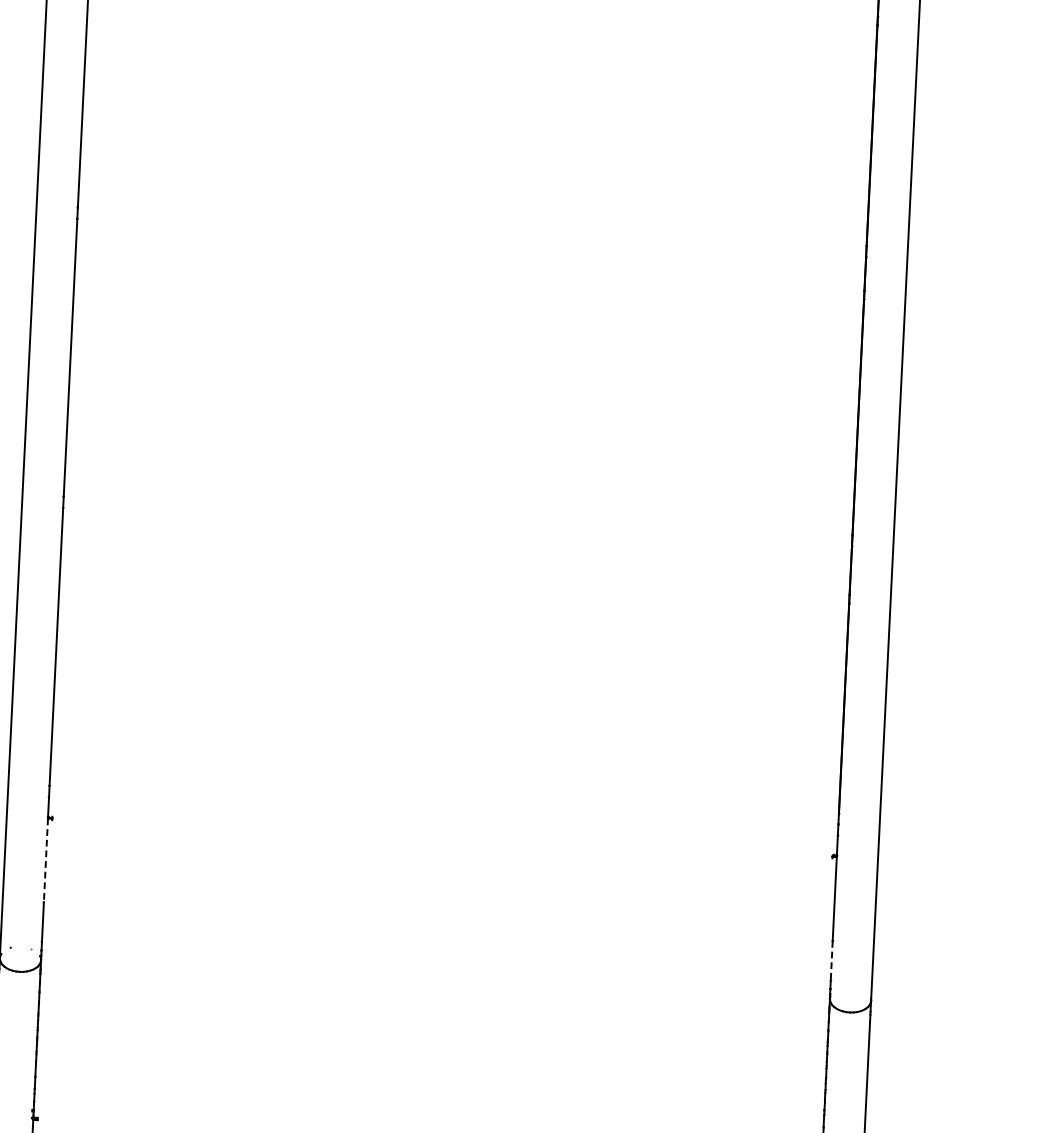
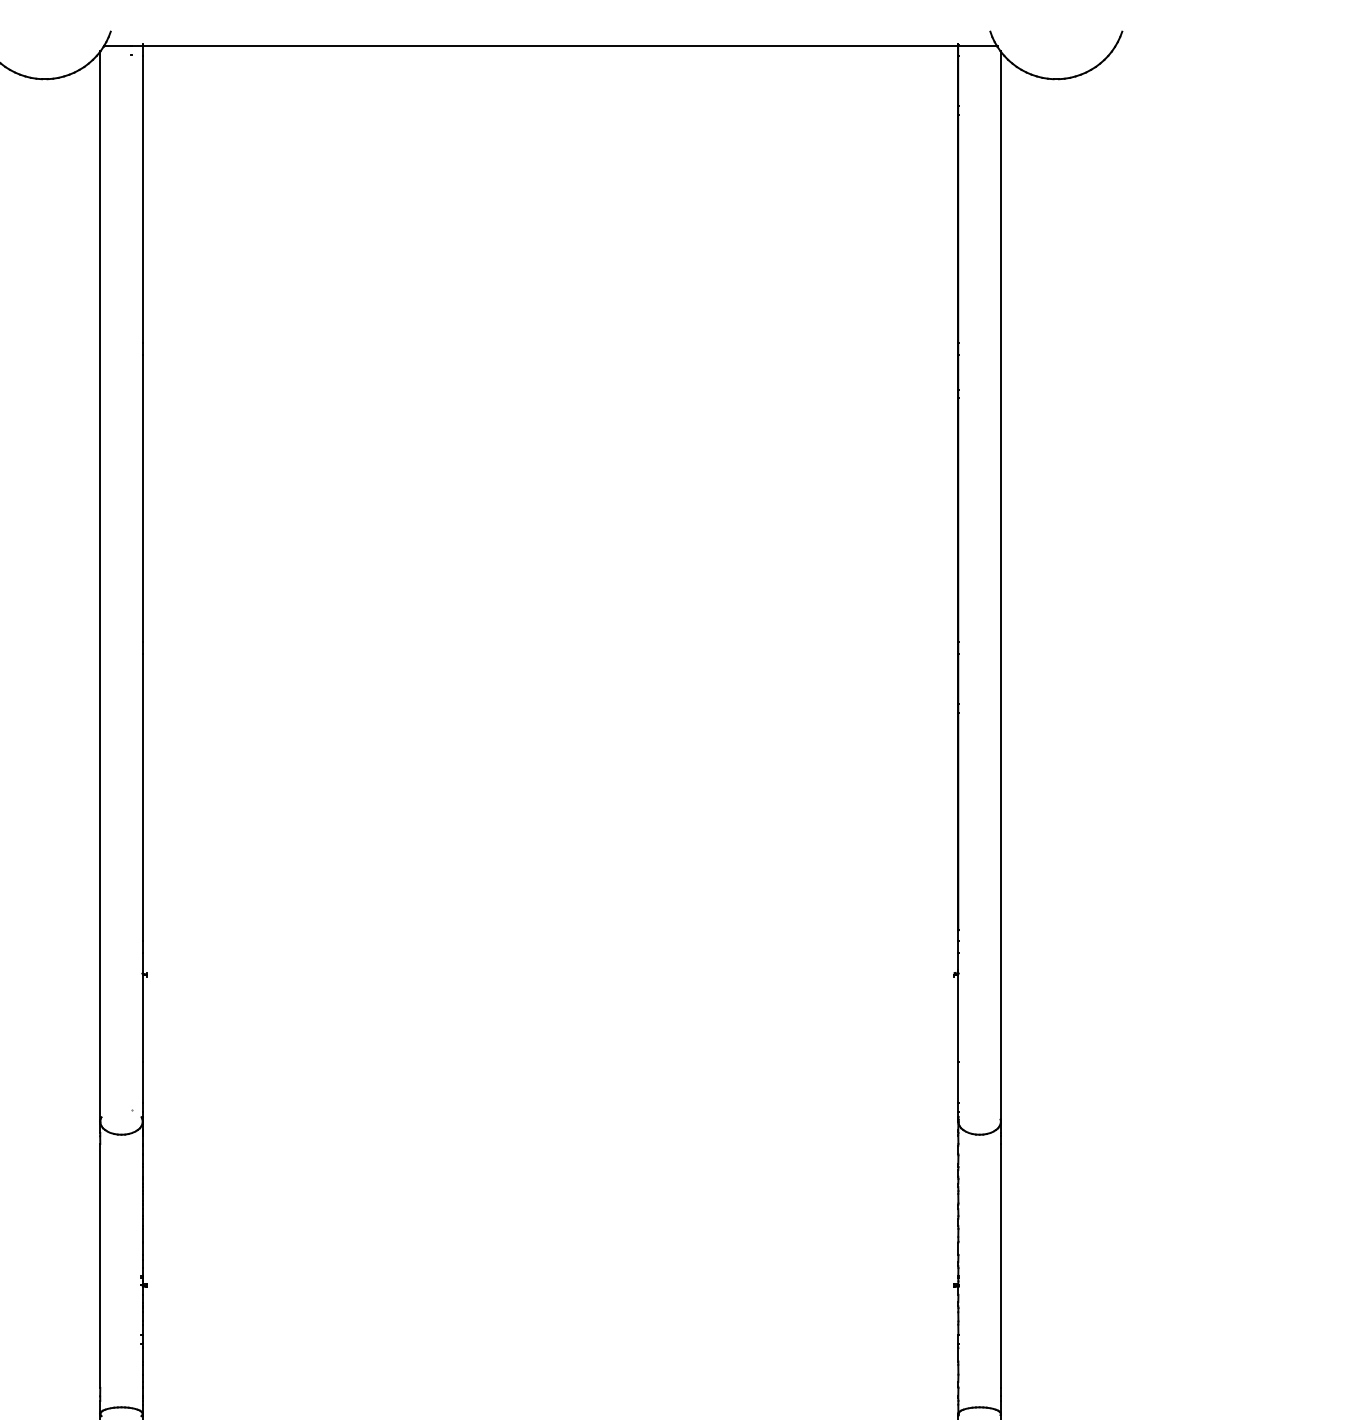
line: (45, 861) -> (142, 1019), dashed -> solid
line: (831, 960) -> (958, 1082), dashed -> solid

